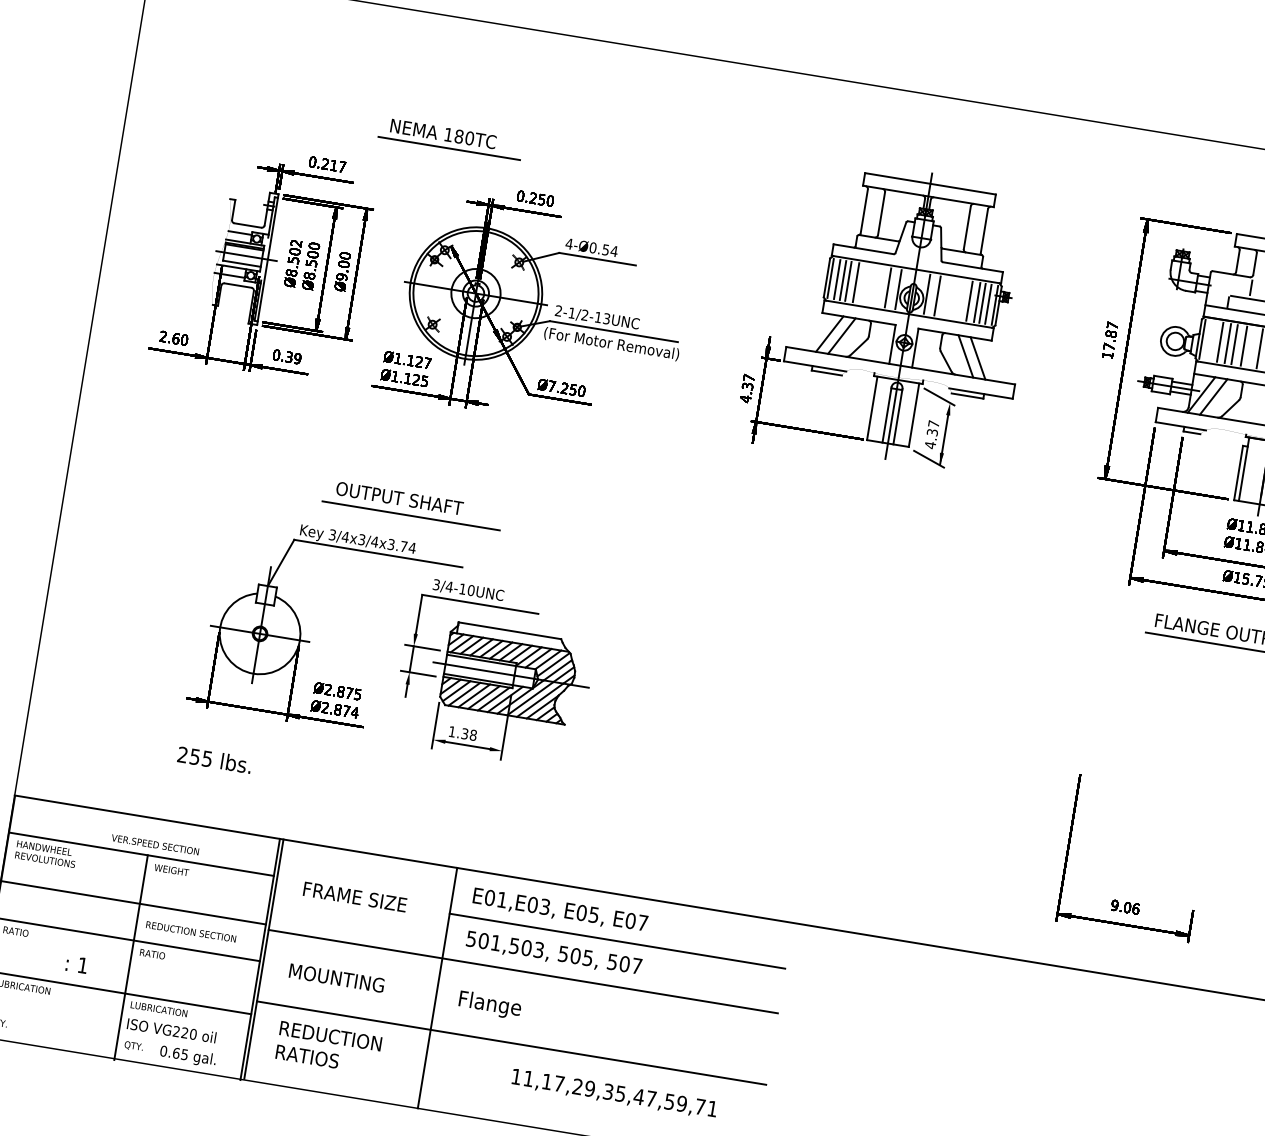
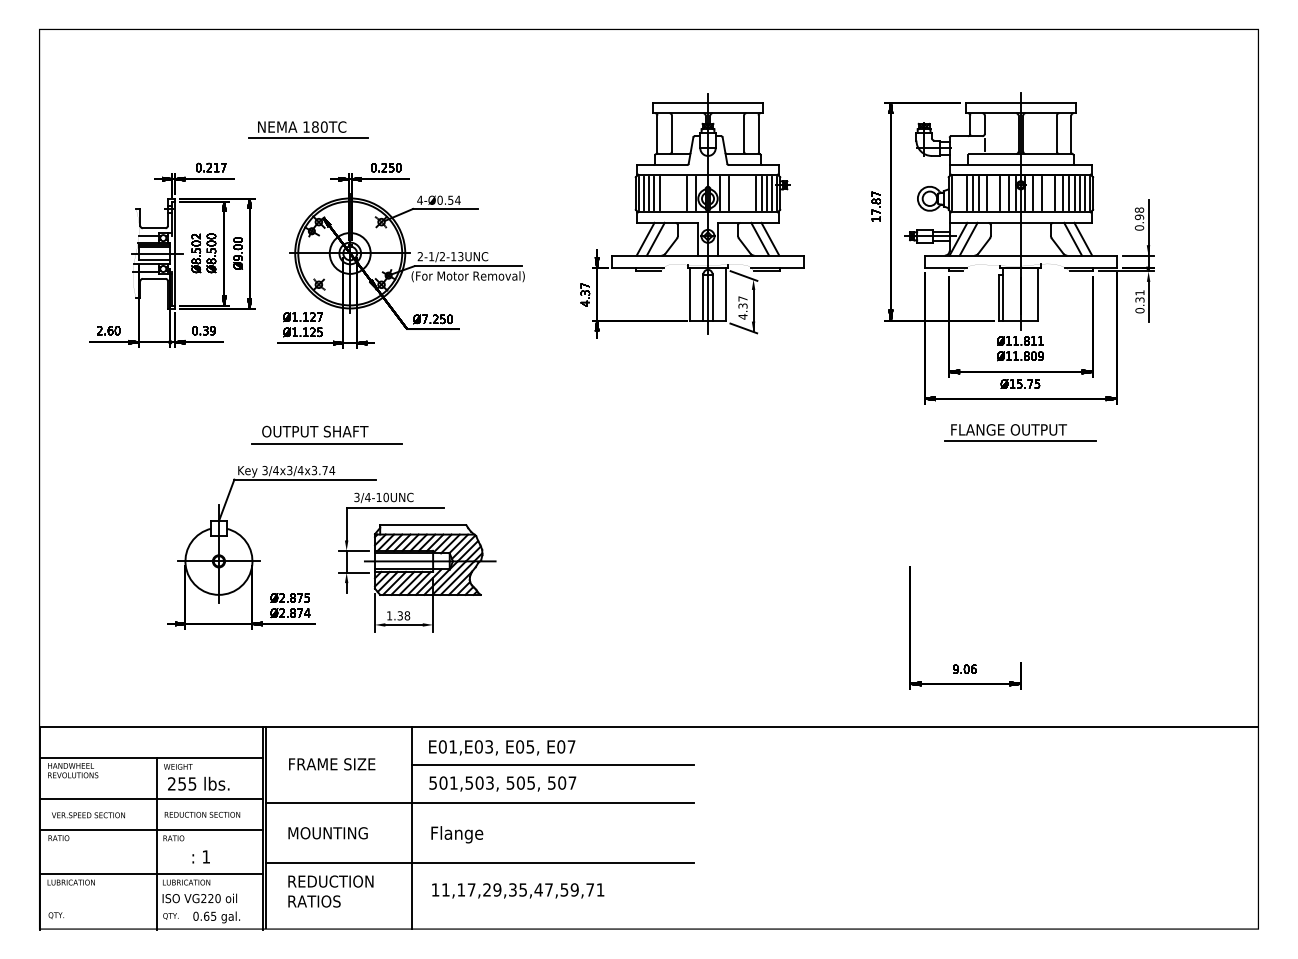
text: (214, 759) -> (198, 783), moved
text: (154, 844) -> (87, 815), moved
text: (76, 963) -> (200, 856), moved
text: (614, 1093) -> (518, 890), moved

